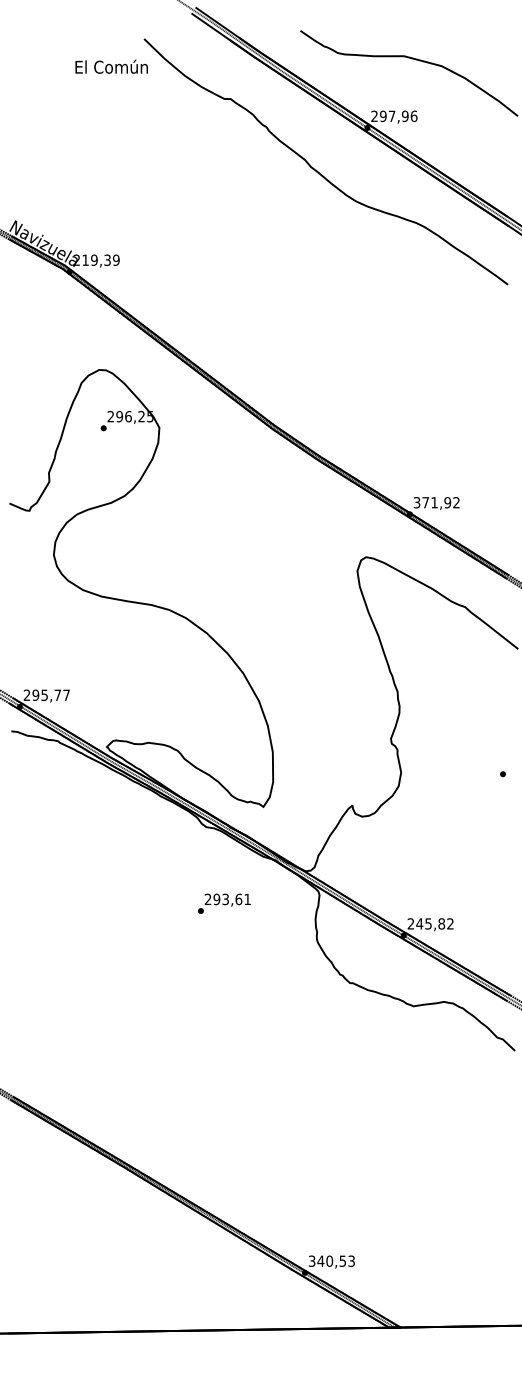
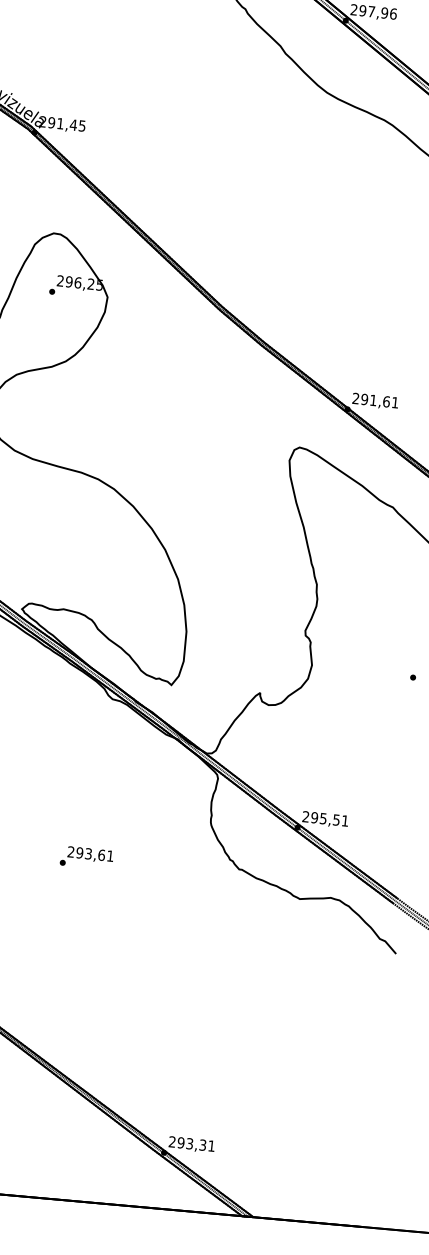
text: (100, 259) -> (66, 123), 219,39 -> 291,45
text: (436, 502) -> (375, 400), 371,92 -> 291,61
text: (224, 903) -> (86, 857), moved
text: (434, 923) -> (329, 818), 245,82 -> 295,51
text: (331, 1260) -> (191, 1143), 340,53 -> 293,31

